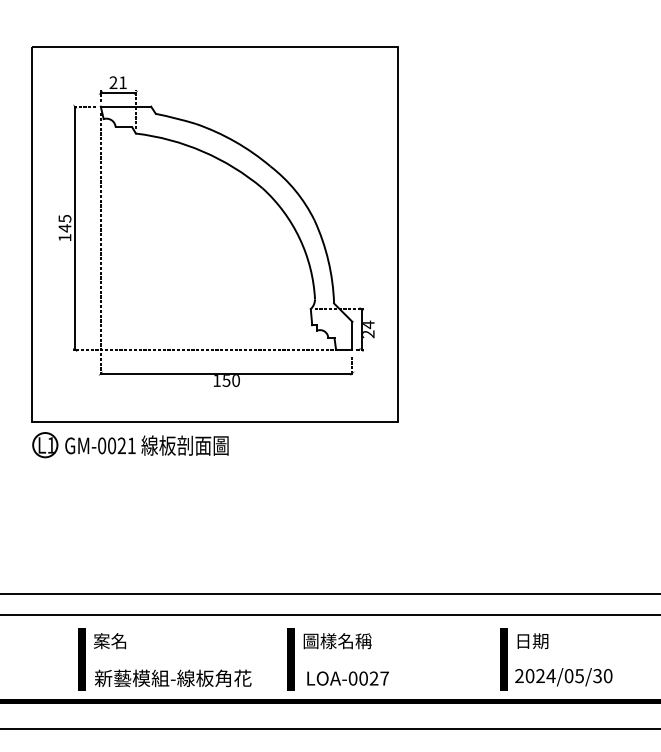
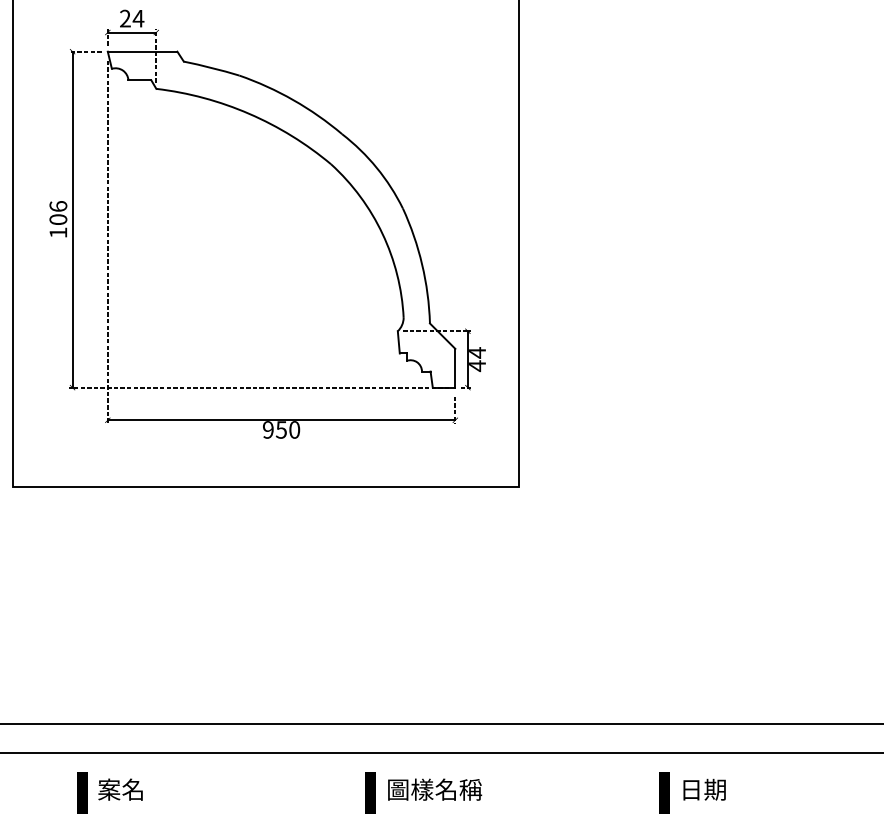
text: (122, 82) -> (137, 18), 21 -> 24
text: (64, 223) -> (57, 213), 145 -> 106
text: (368, 334) -> (477, 366), 24 -> 44
text: (216, 380) -> (267, 429), 150 -> 950
part: (130, 445) -> (148, 519), removed

